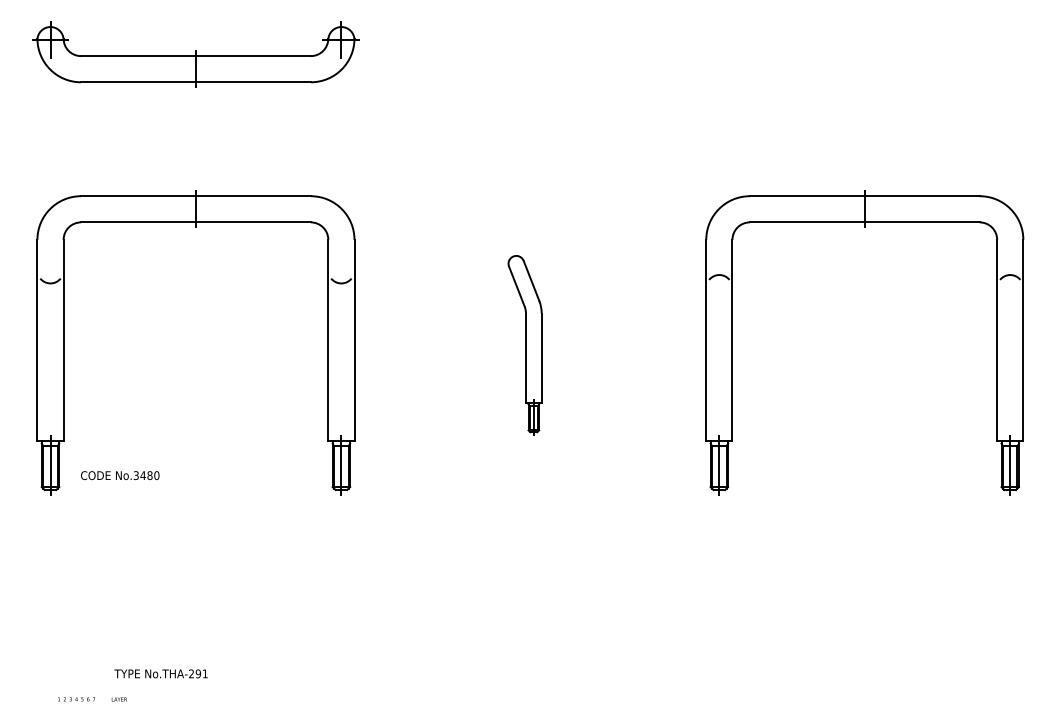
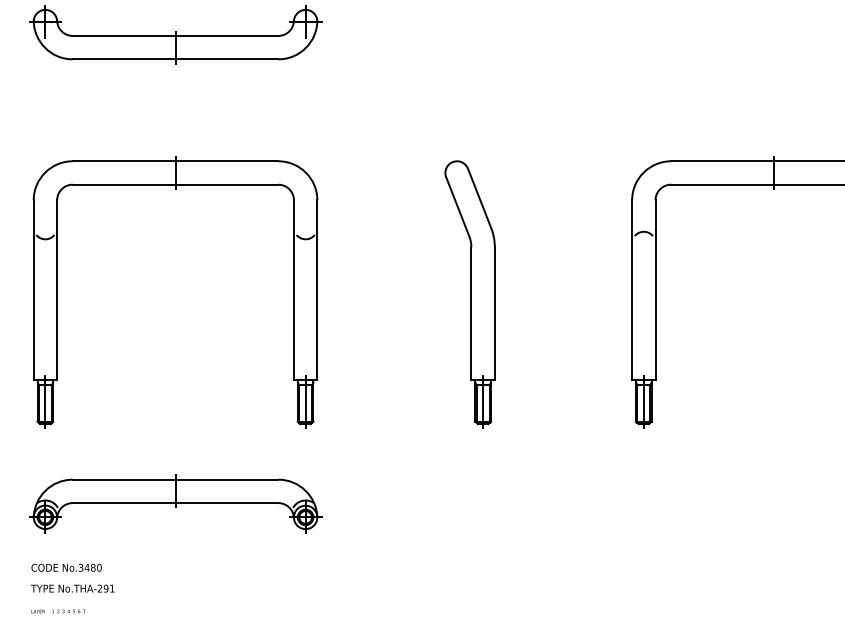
part: (524, 345) -> (469, 294), size x1.67
text: (120, 475) -> (66, 567), moved
part: (195, 579) -> (175, 504), added
text: (160, 673) -> (72, 588), moved
text: (118, 699) -> (37, 611), moved

